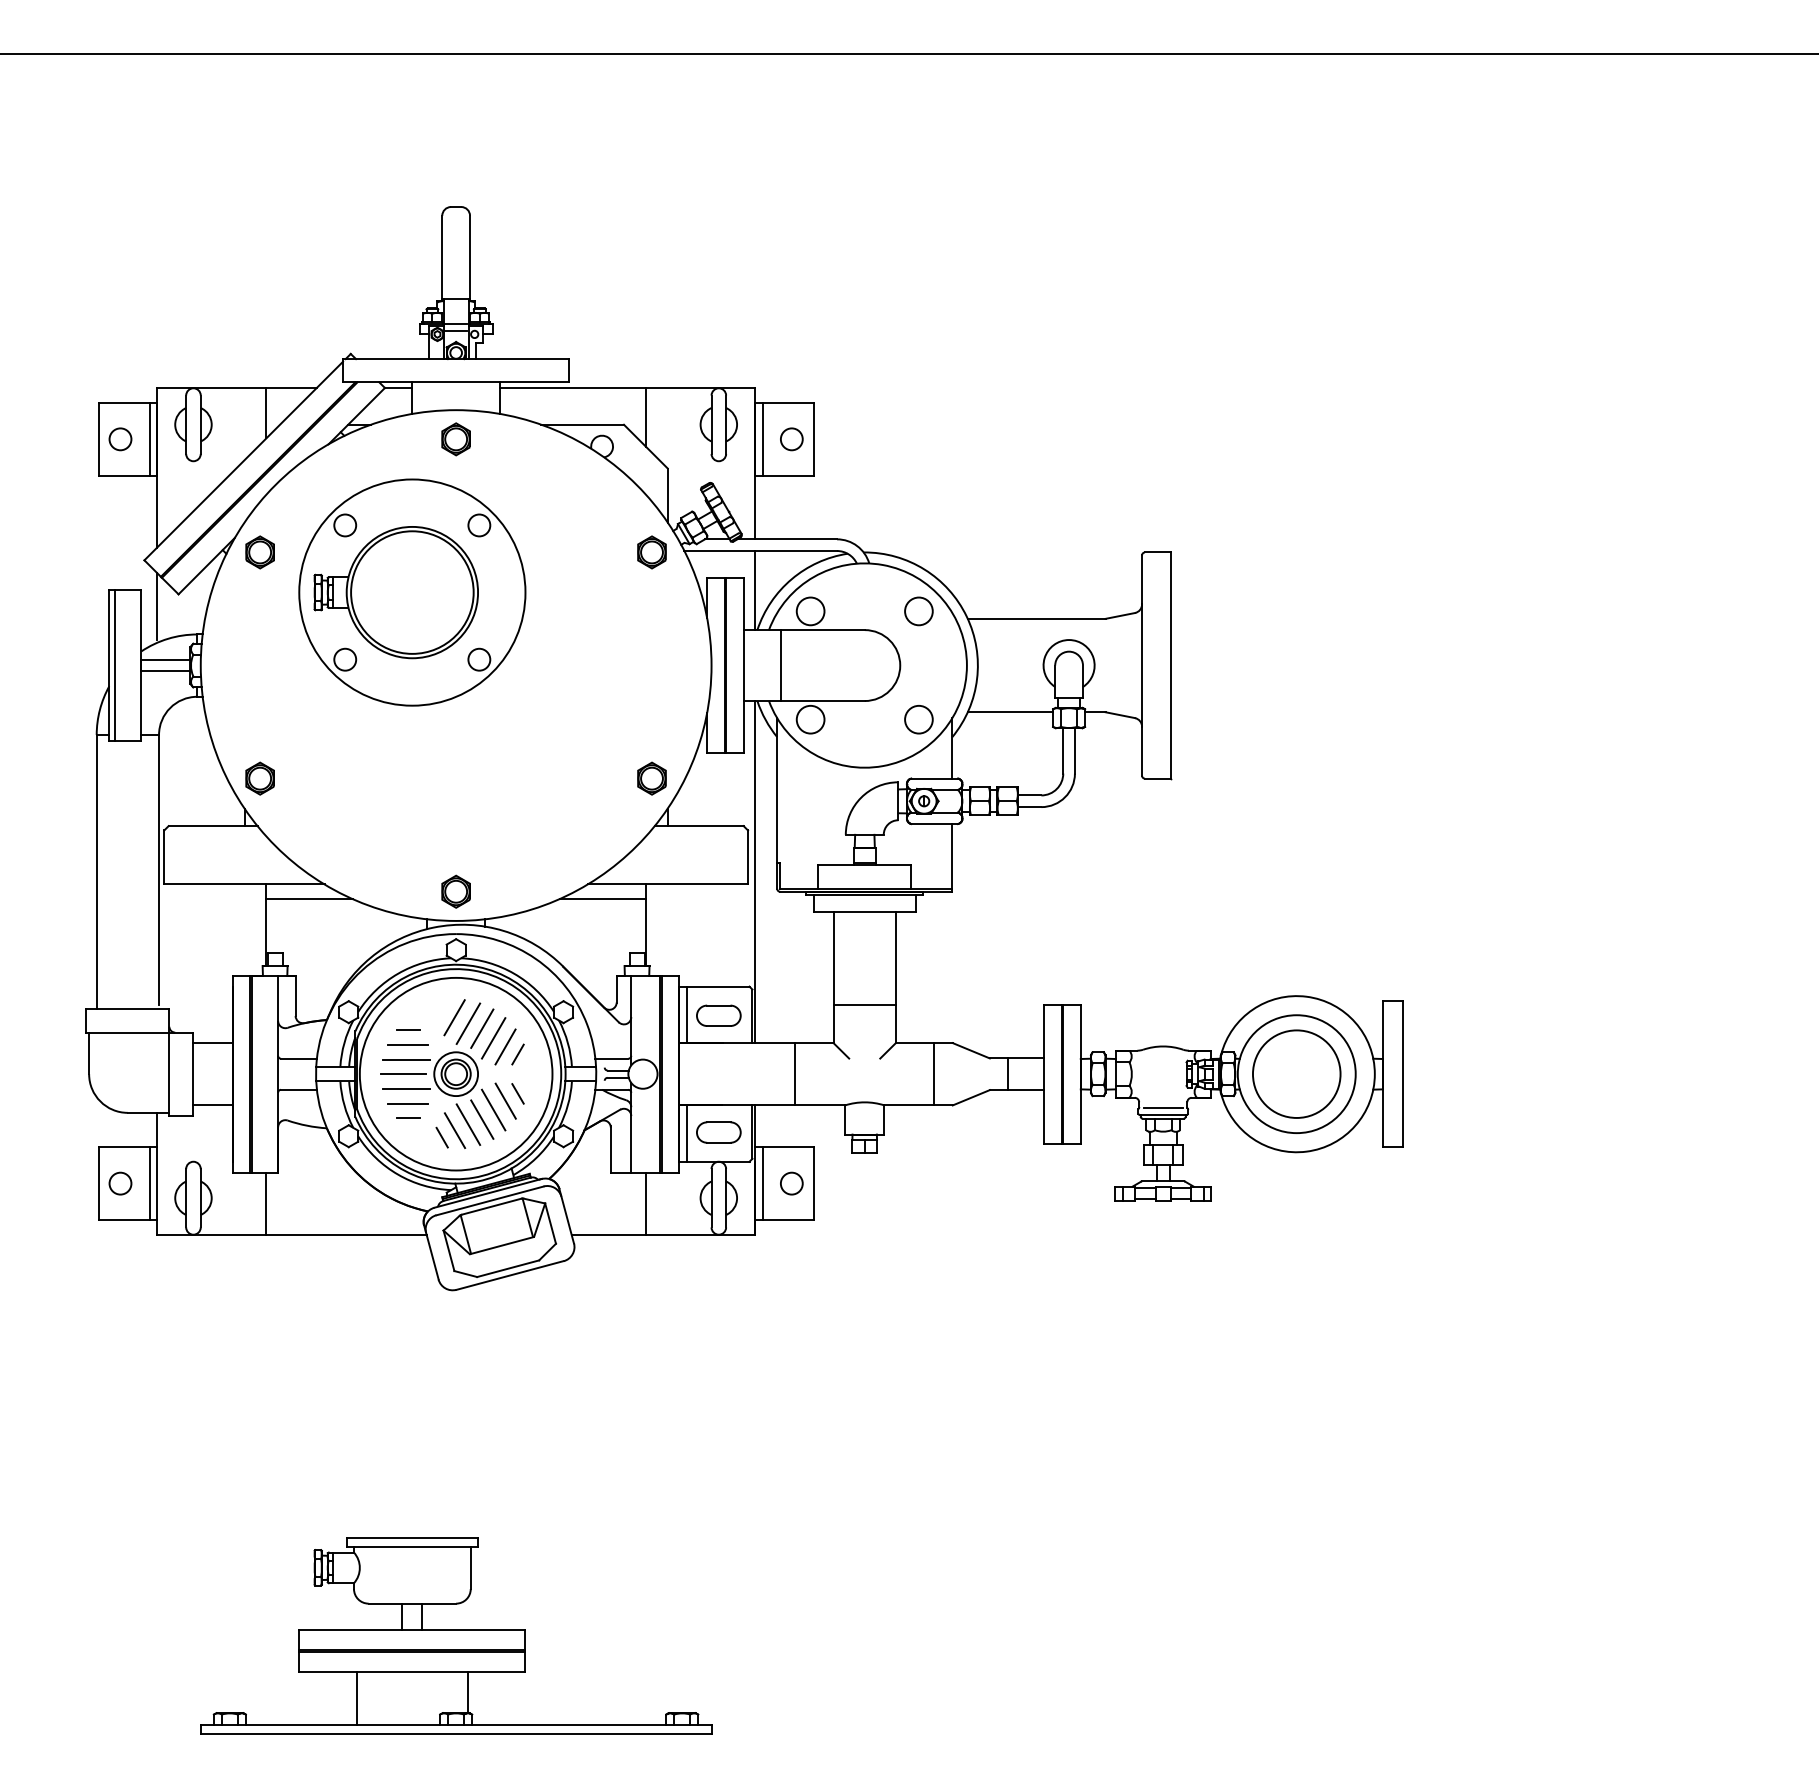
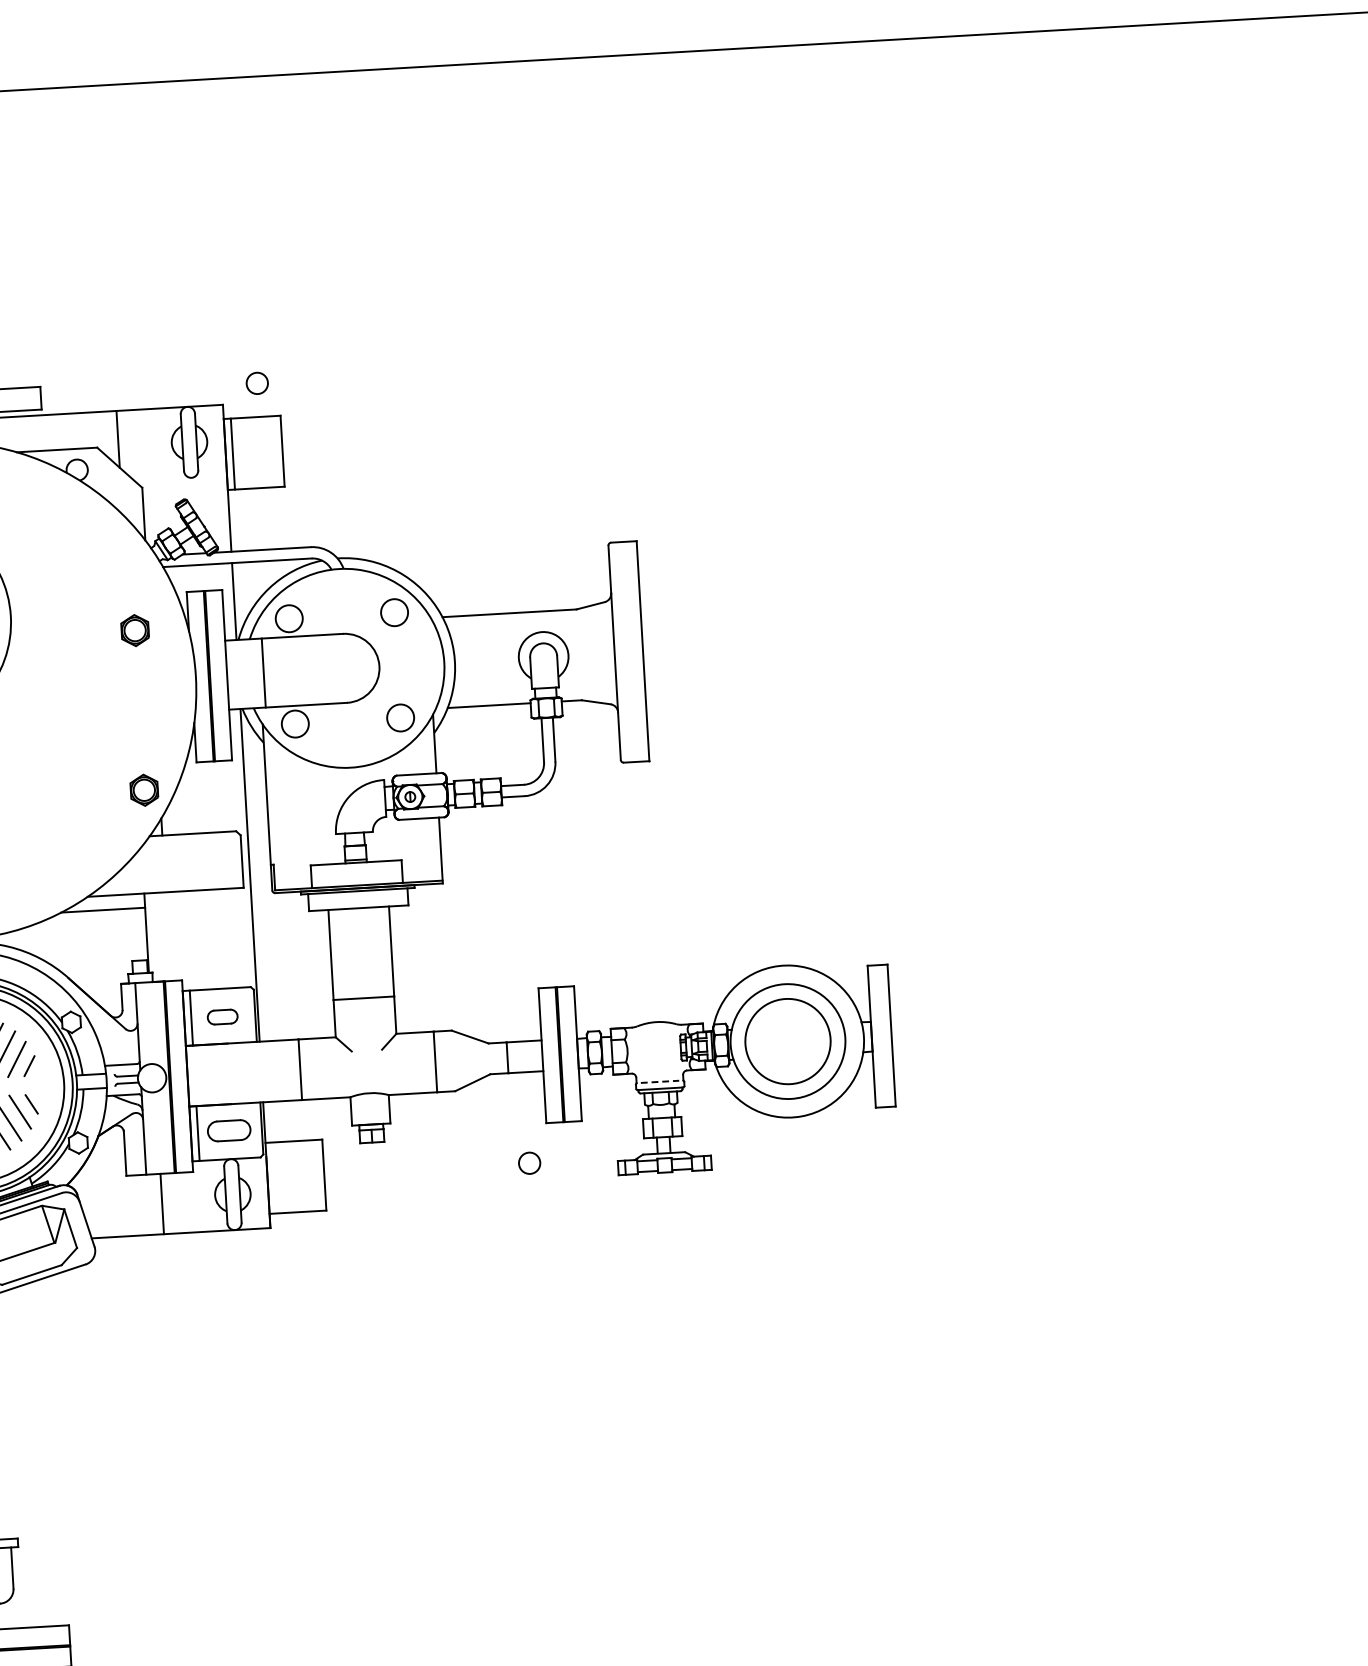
circle: (791, 439) -> (257, 383), moved
part: (651, 552) -> (134, 630), moved
part: (718, 1015) -> (222, 1016), size x0.7
line: (1163, 1107) -> (660, 1081), solid -> dashed
line: (762, 1183) -> (274, 1177), removed
circle: (791, 1183) -> (529, 1163), moved

